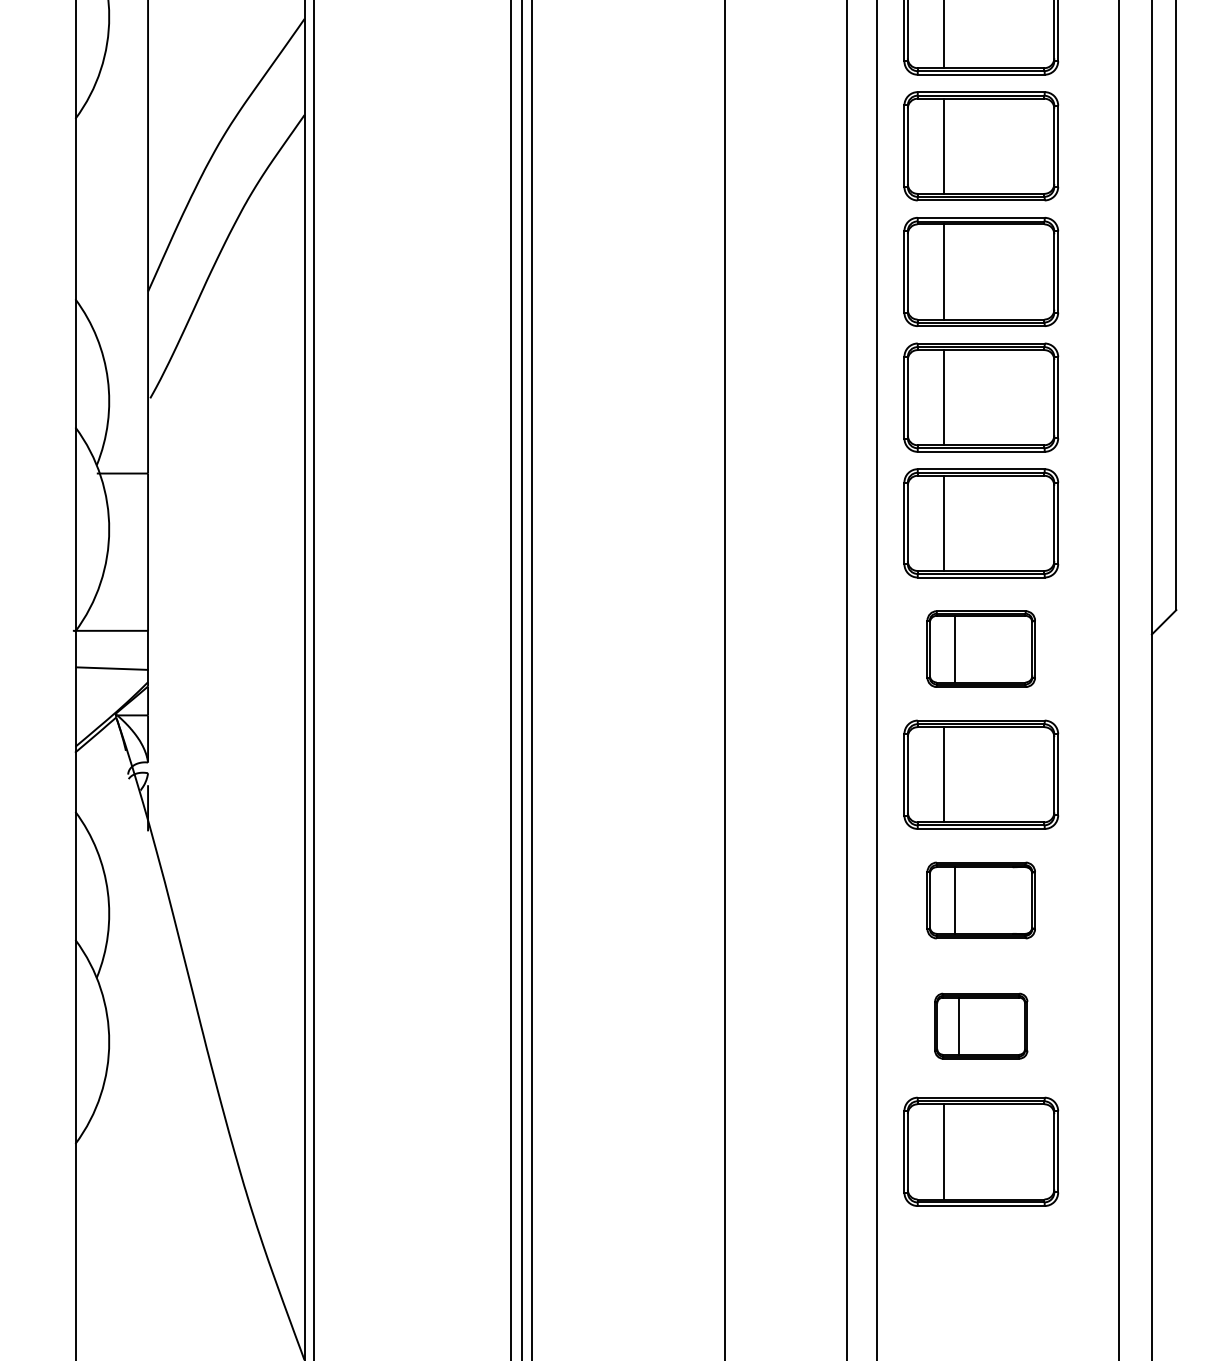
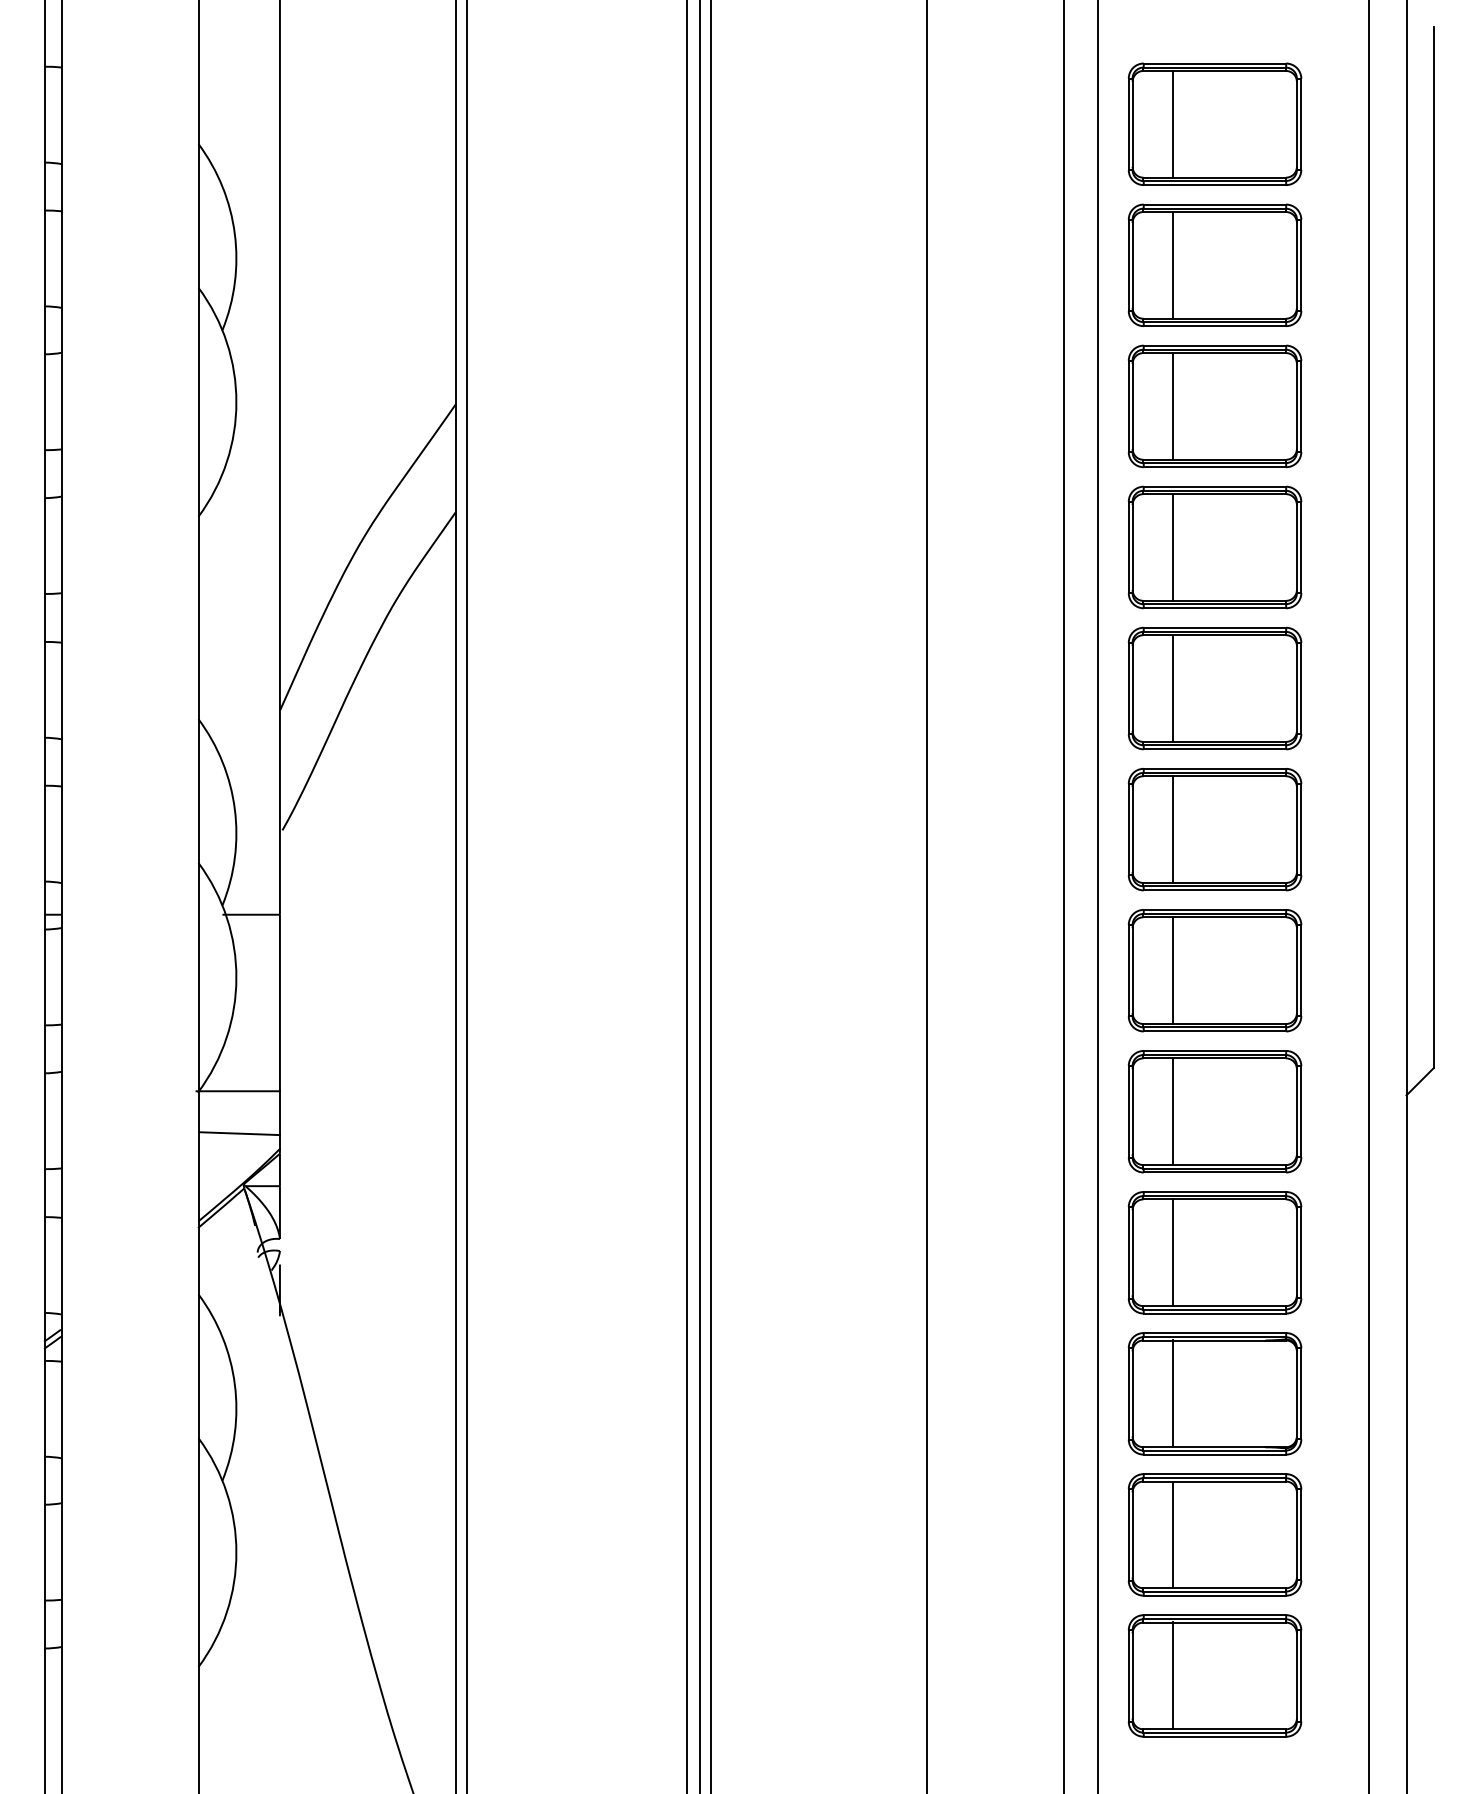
part: (980, 648) -> (1214, 1111), size x1.43
part: (980, 900) -> (1214, 1393), size x1.43
part: (980, 1025) -> (1214, 1534), size x1.67

